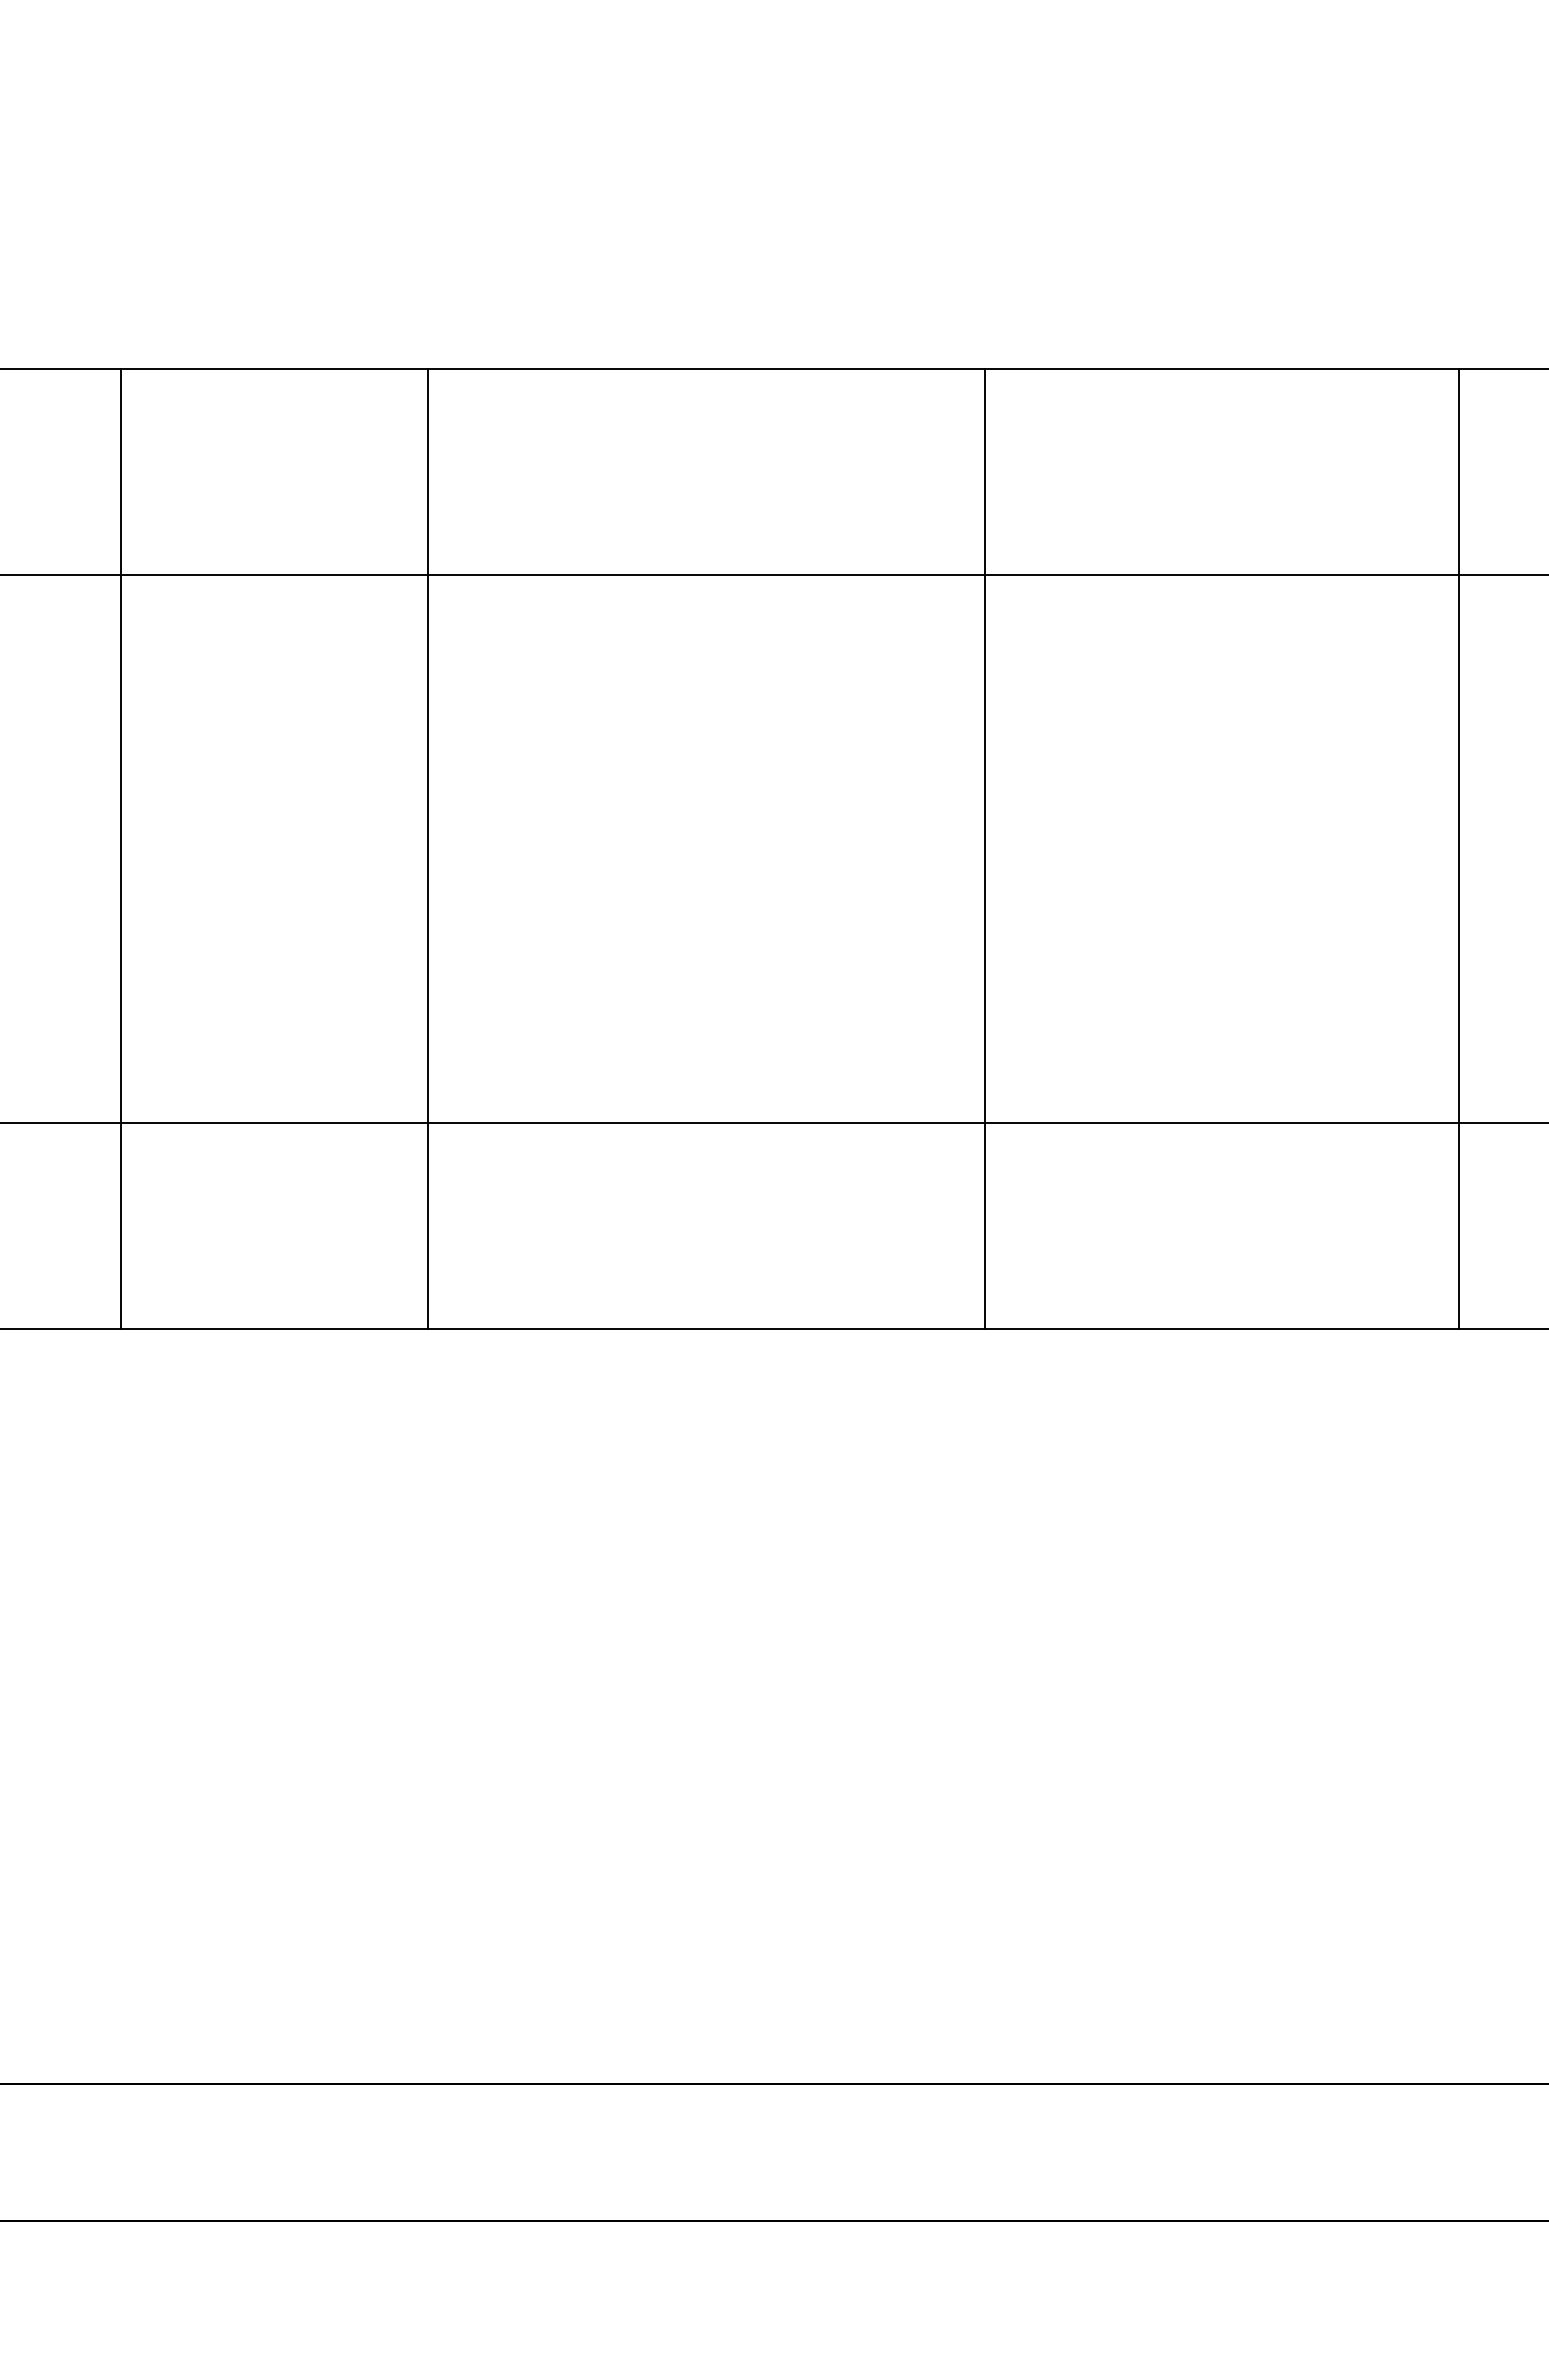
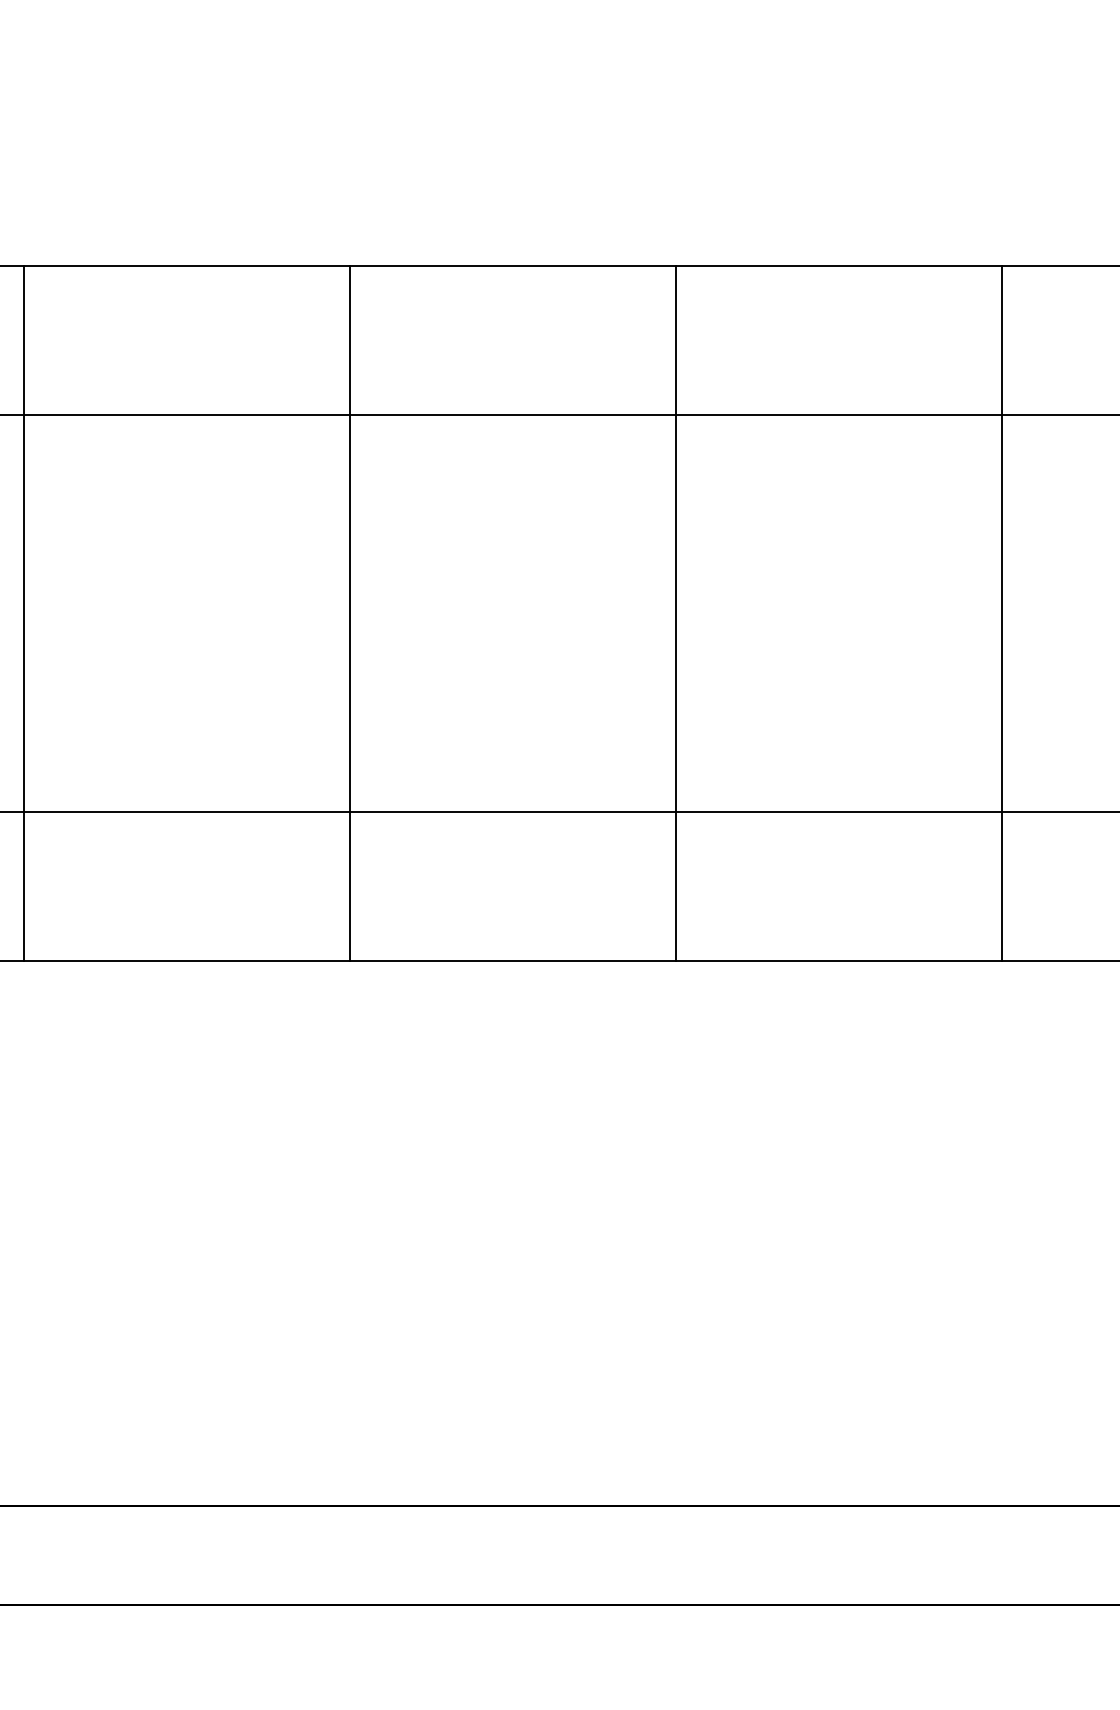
line: (120, 848) -> (23, 613), moved
line: (427, 848) -> (349, 613), moved
line: (984, 848) -> (675, 613), moved
line: (1458, 848) -> (1001, 613), moved

